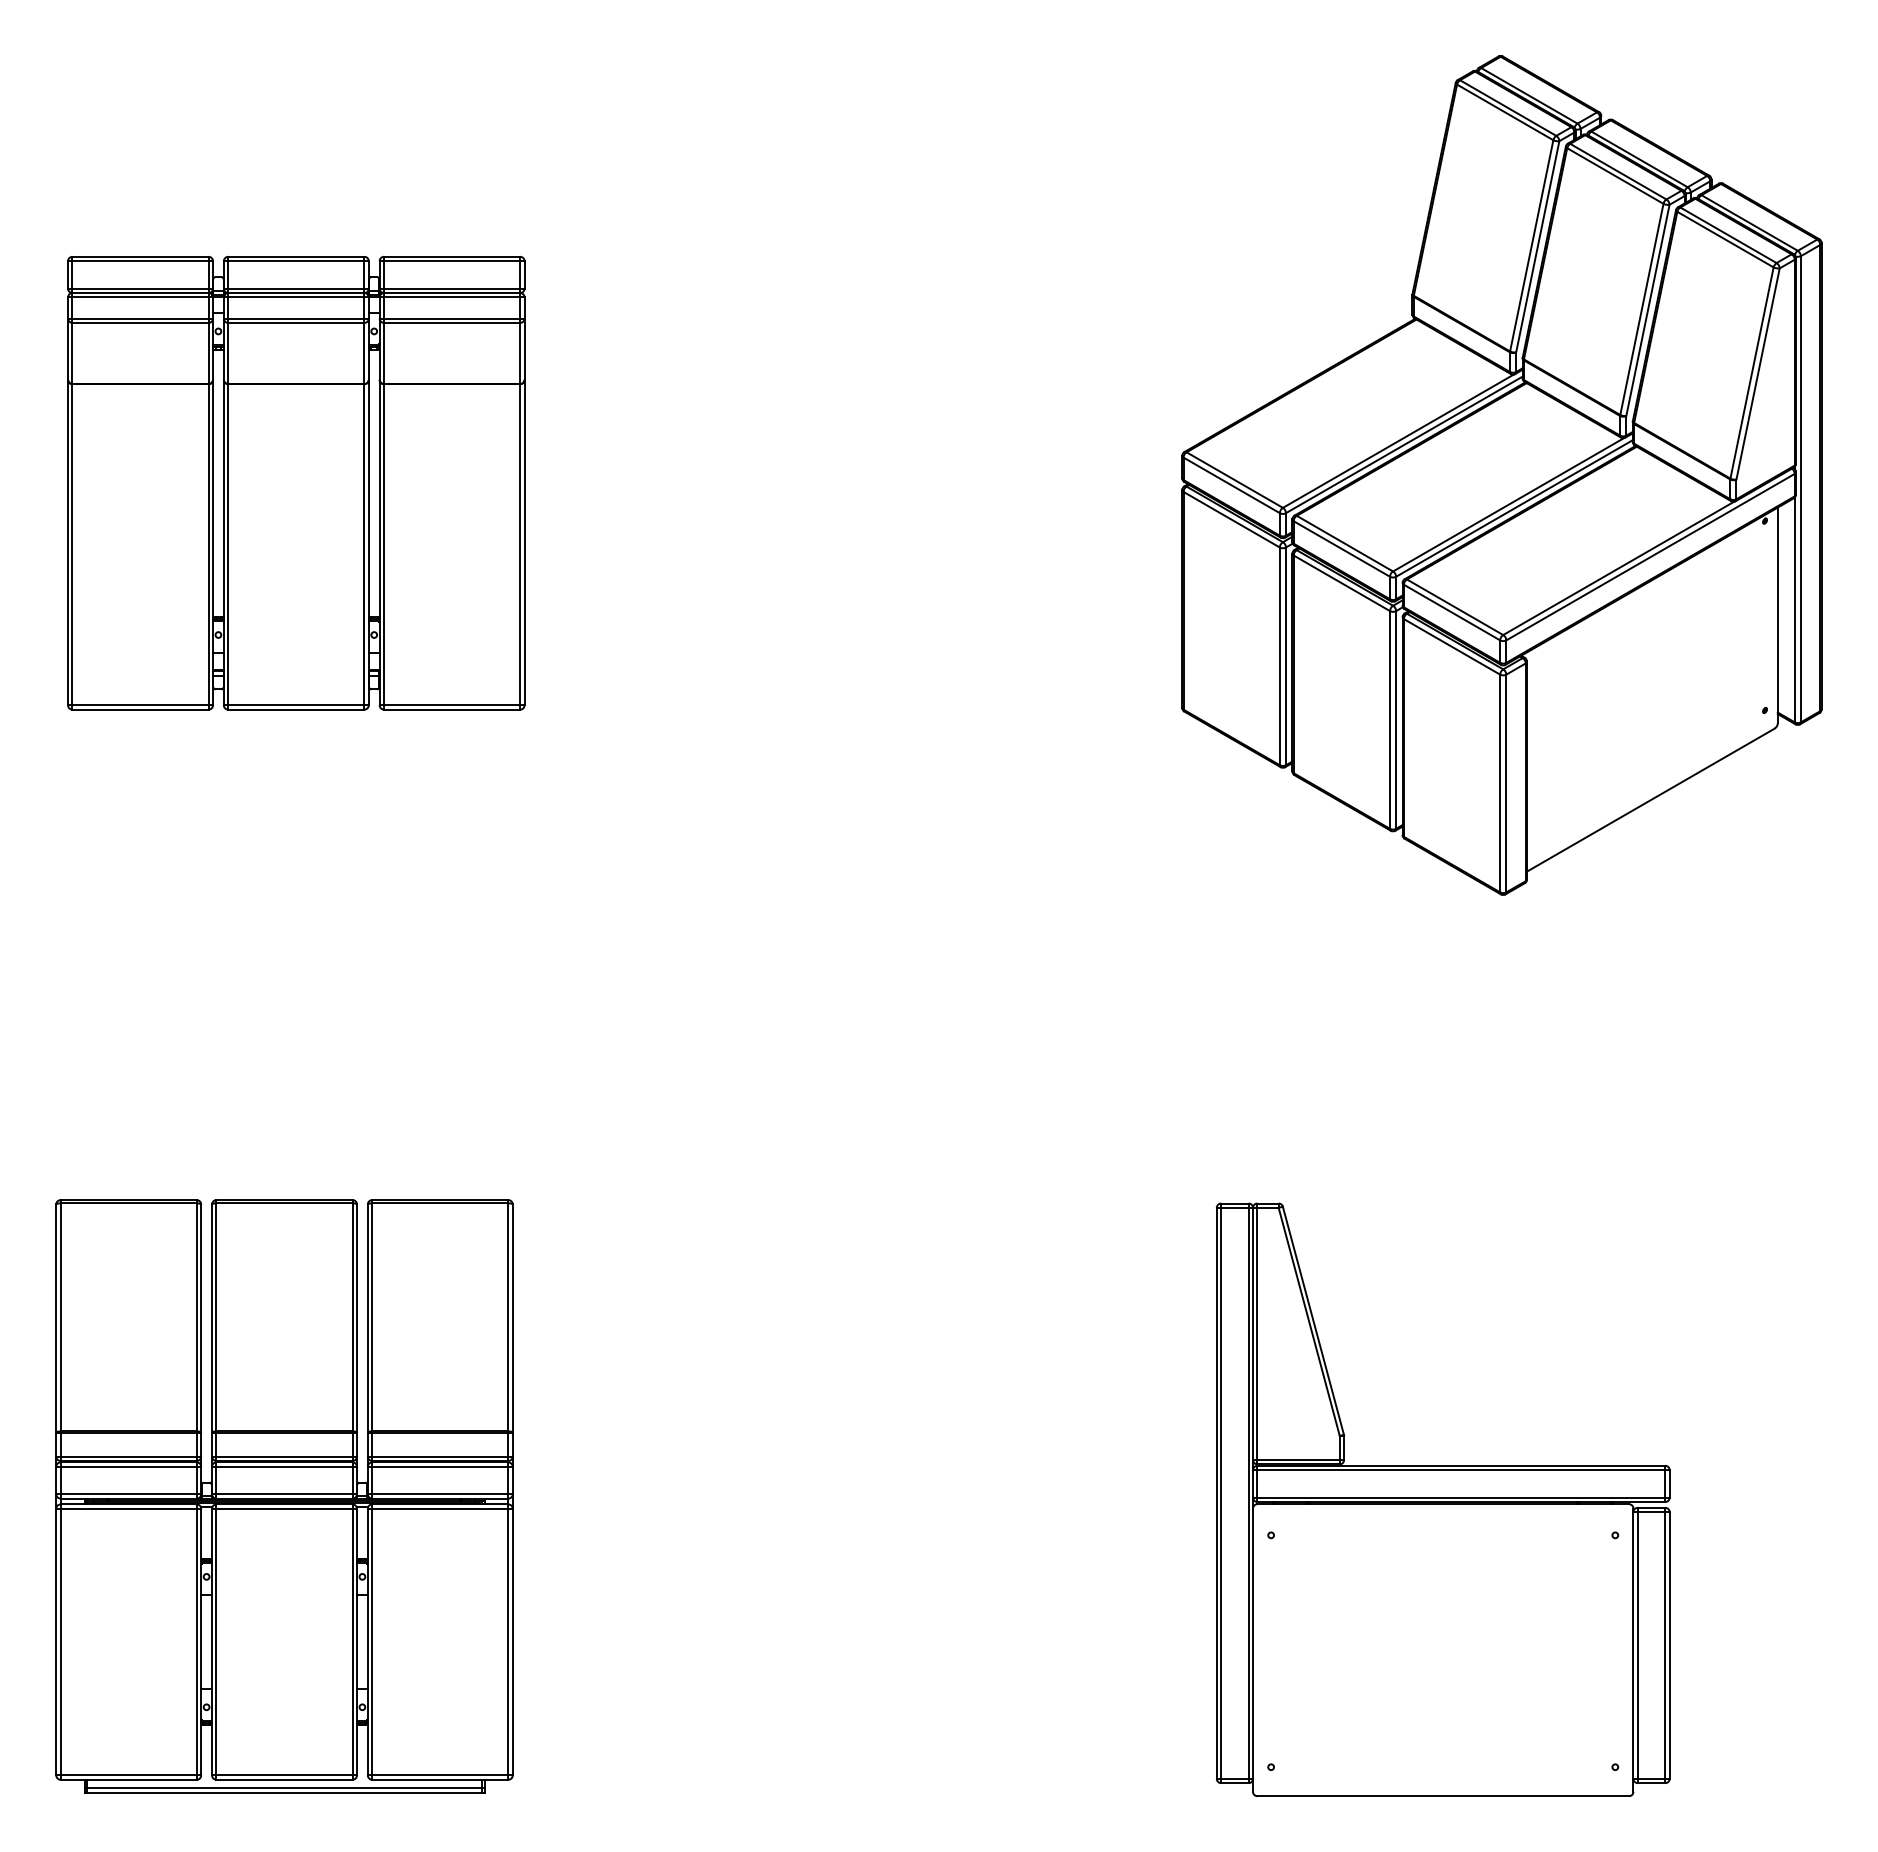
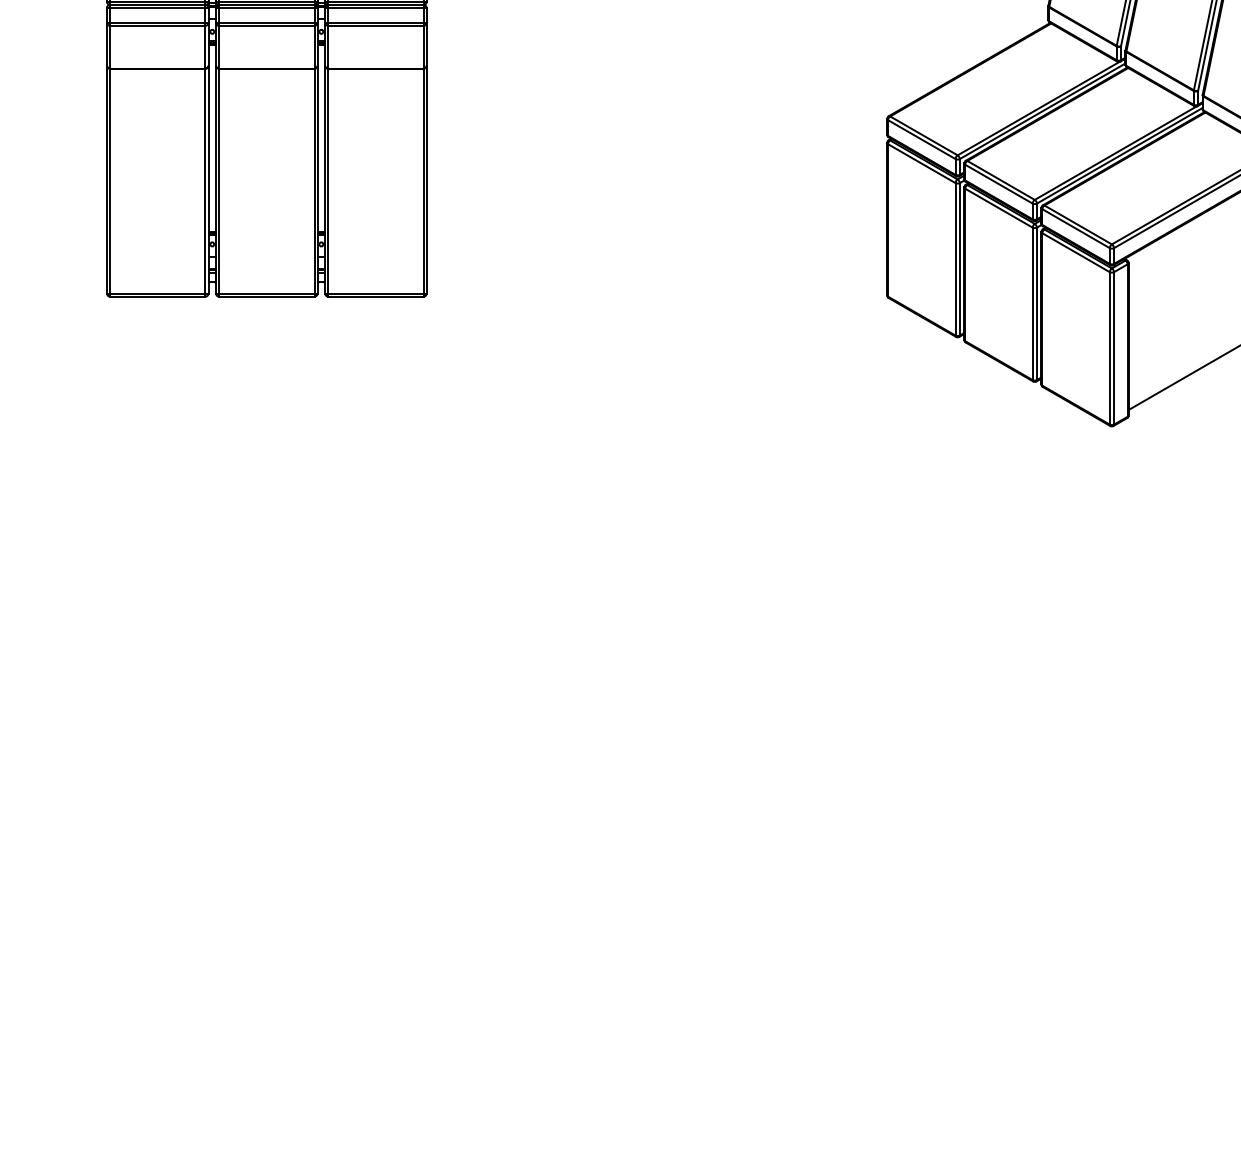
part: (284, 1496) -> (258, 847), removed
part: (1443, 1499) -> (1070, 849), removed

